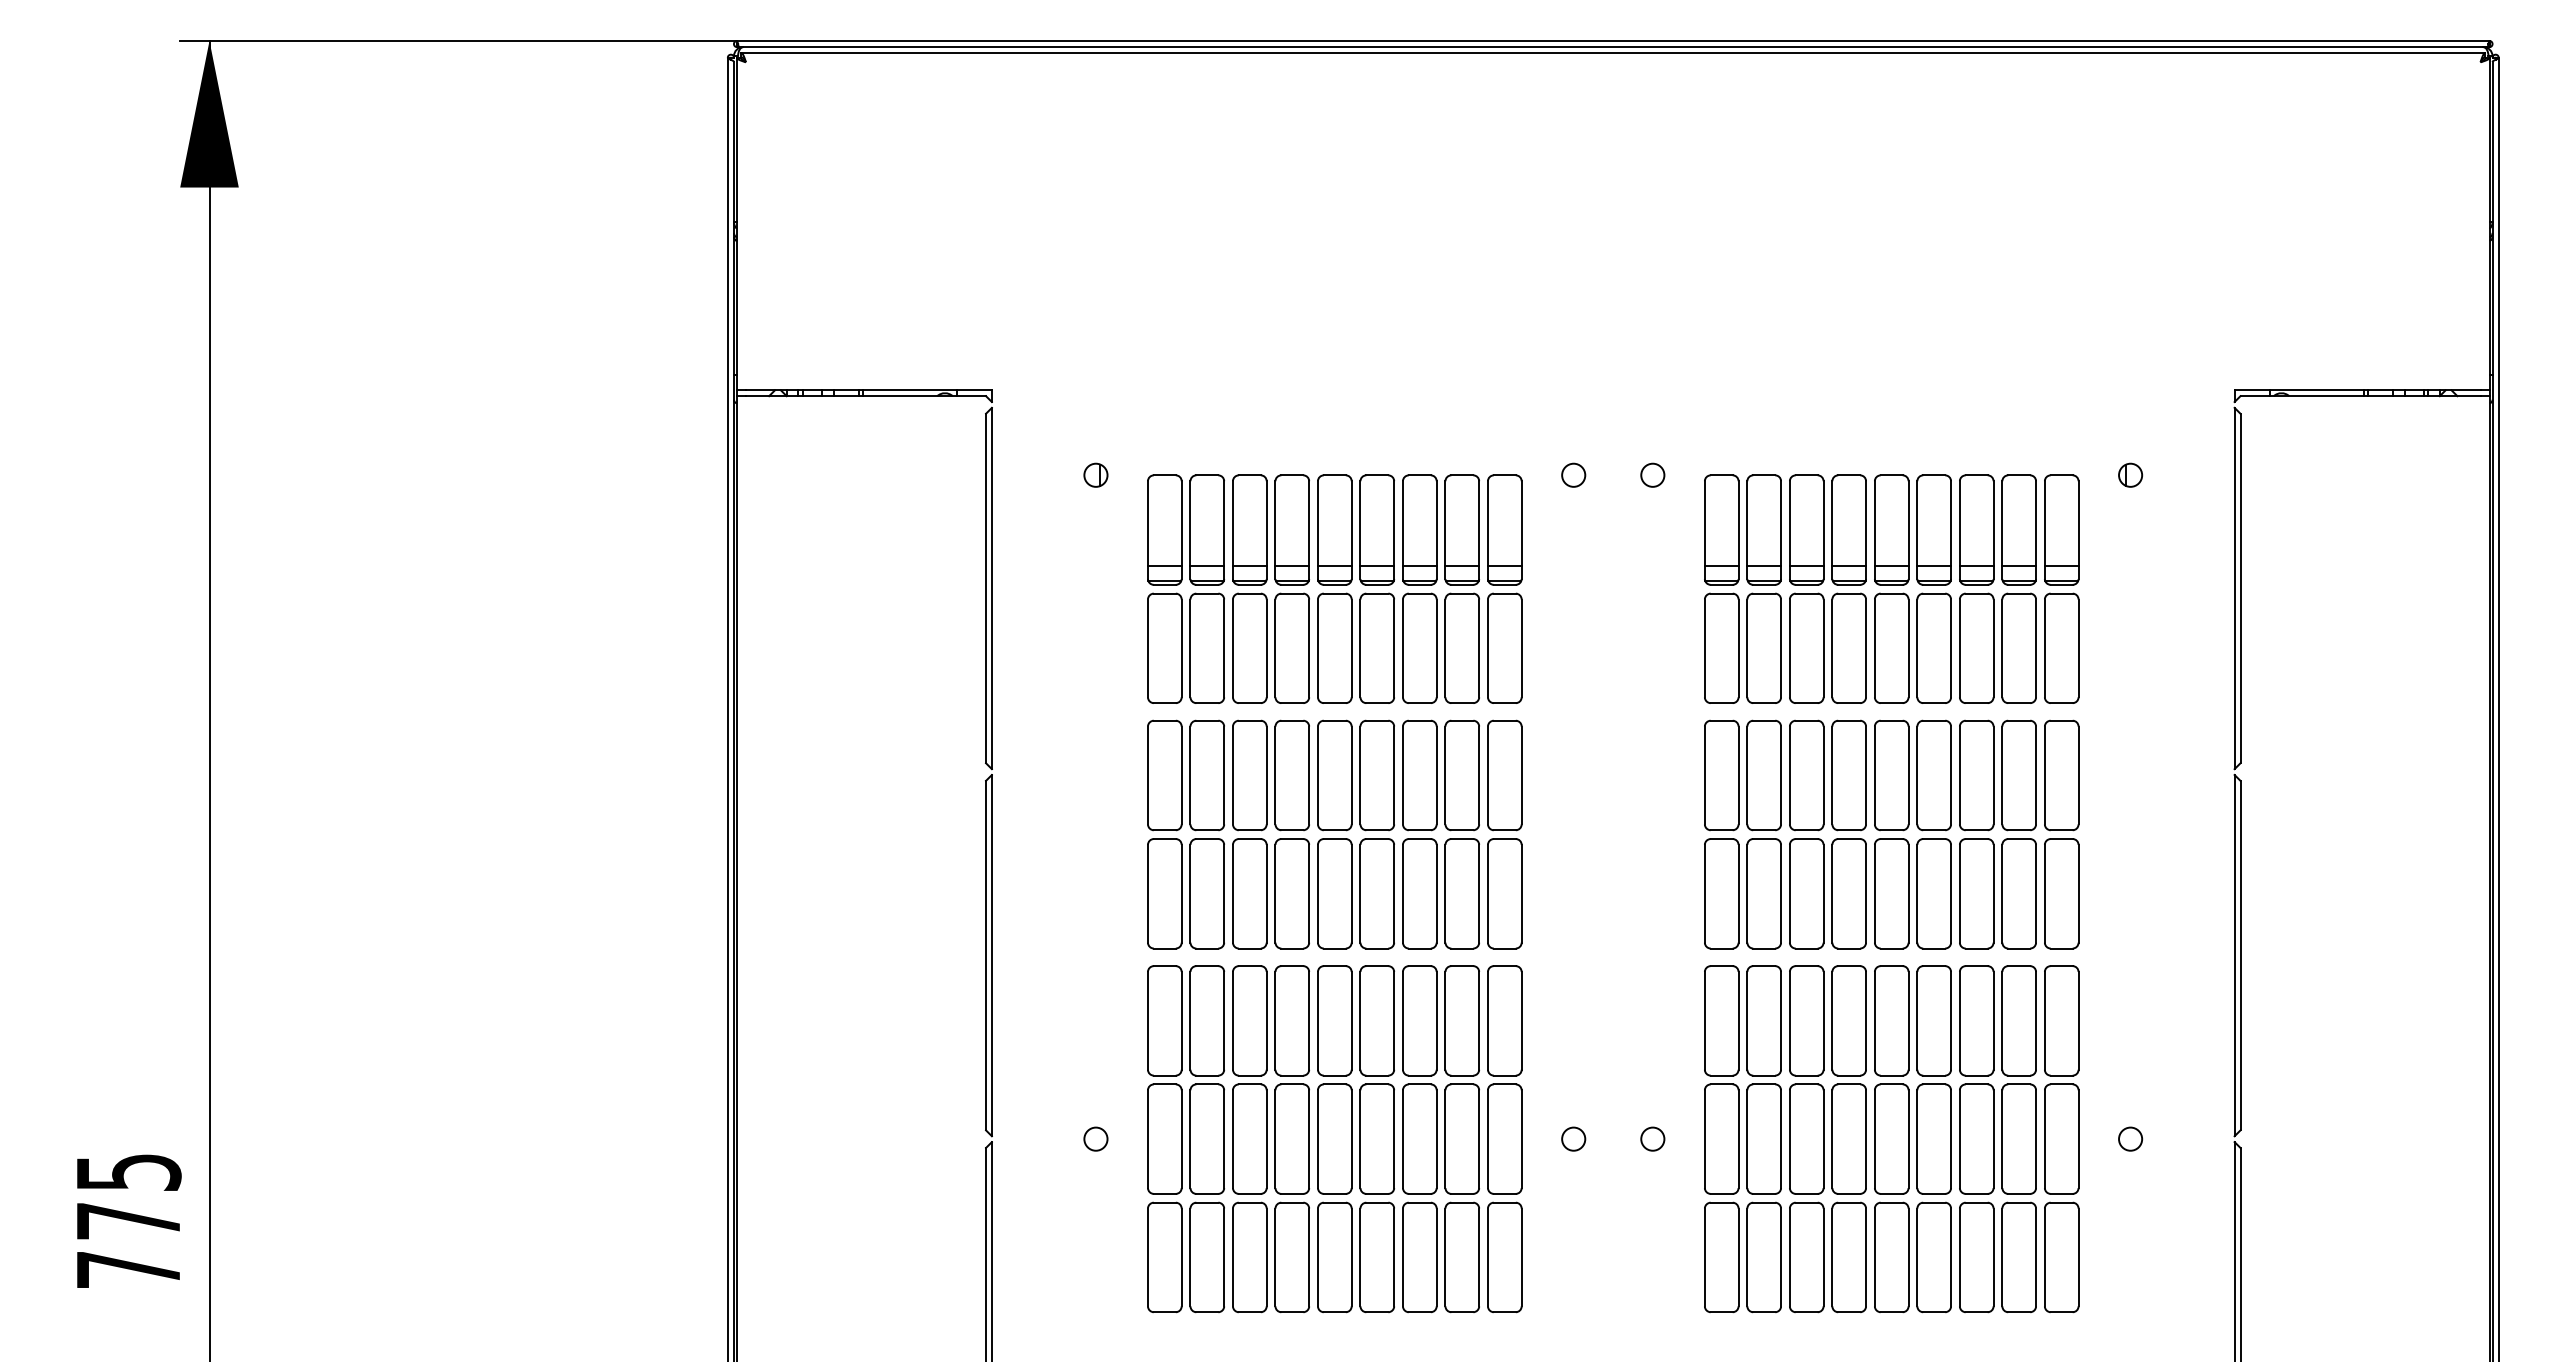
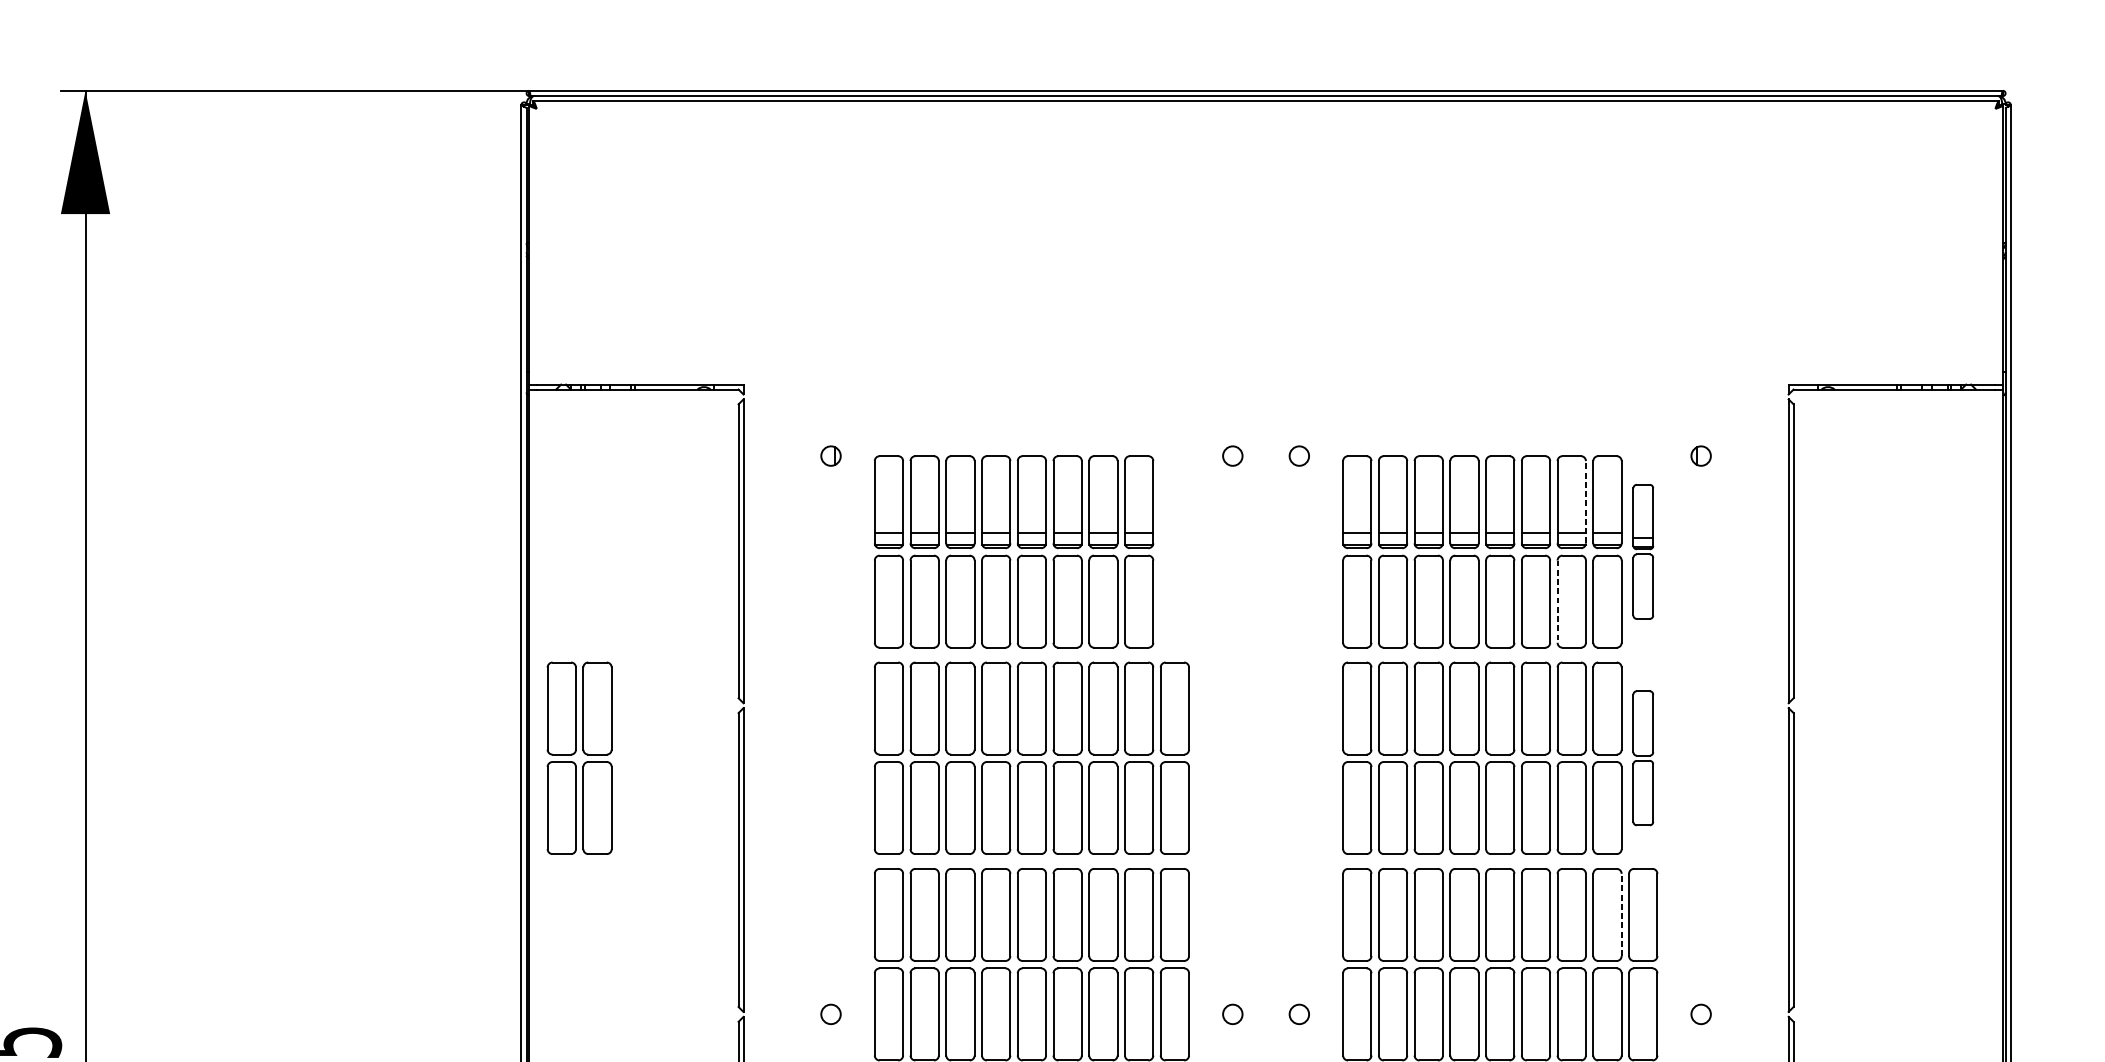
line: (1993, 530) -> (1585, 502), solid -> dashed
part: (1504, 588) -> (1174, 551), removed
part: (2061, 588) -> (1643, 551), size x0.7
line: (1959, 648) -> (1557, 601), solid -> dashed
part: (791, 829) -> (574, 753), added
part: (2061, 834) -> (1643, 758), size x0.7
line: (2036, 1020) -> (1622, 914), solid -> dashed

